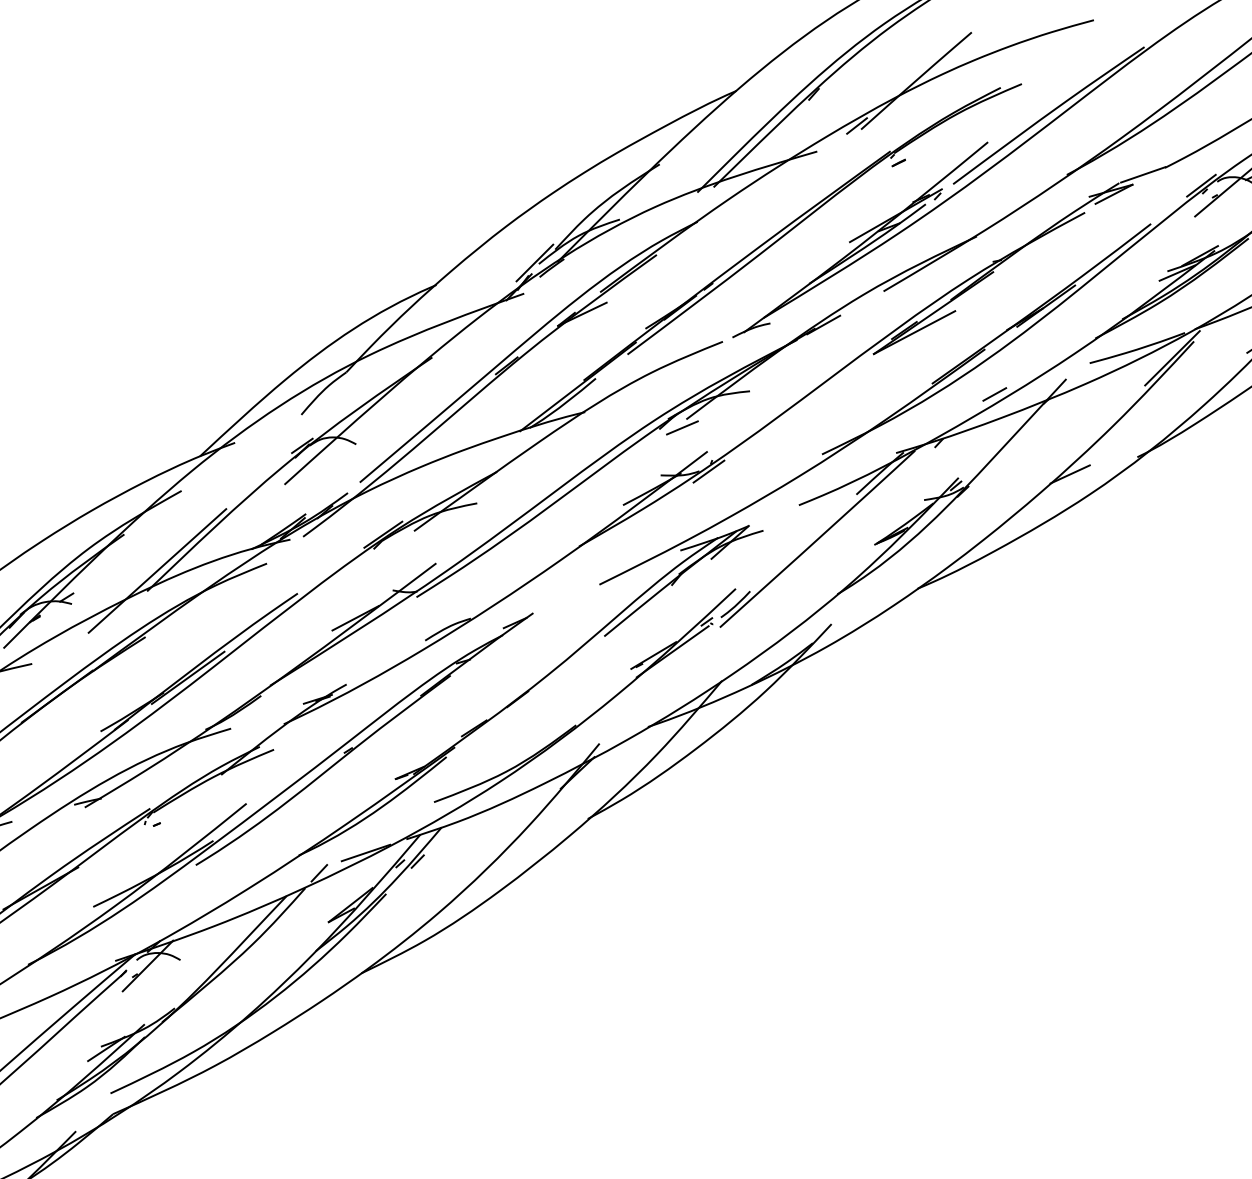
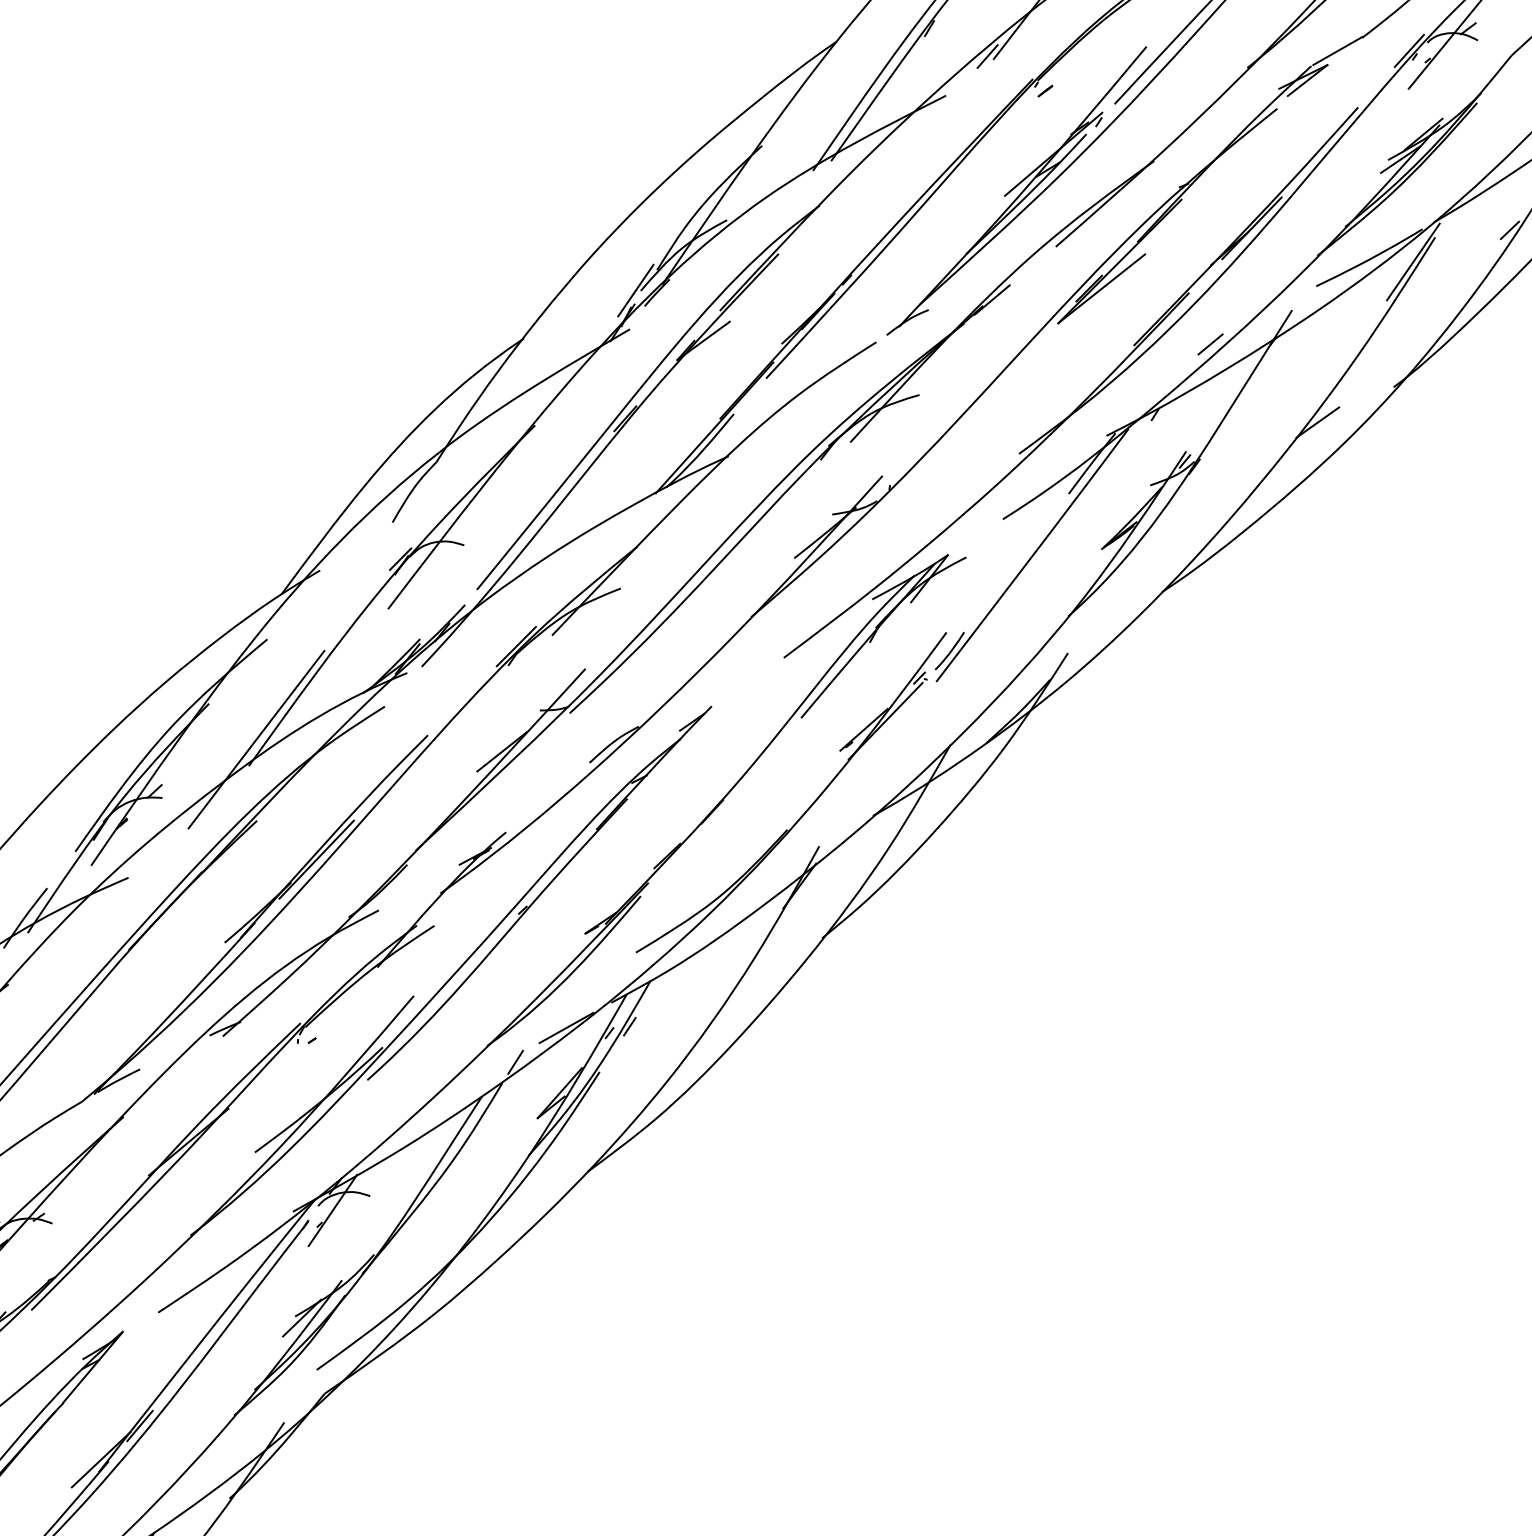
line: (682, 427) -> (847, 453), removed
line: (708, 471) -> (888, 499), removed

